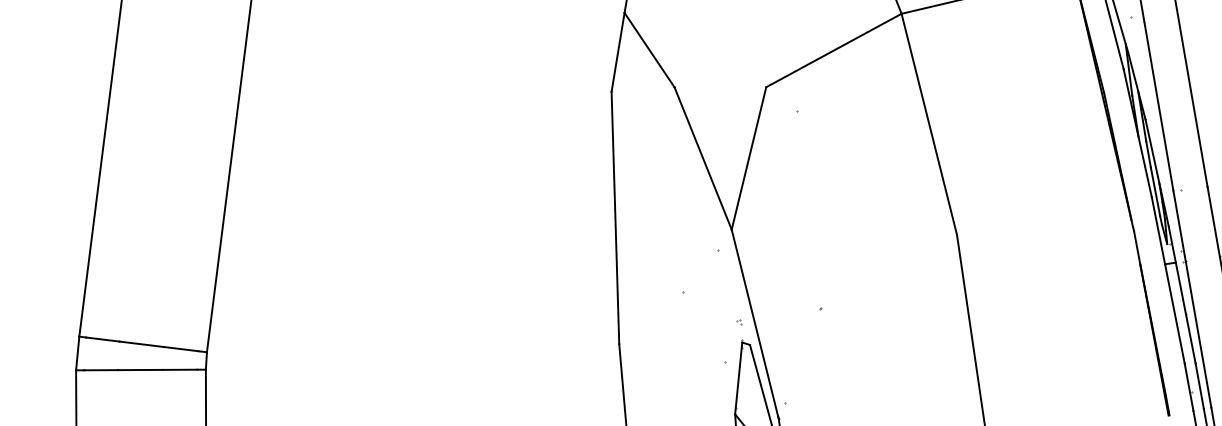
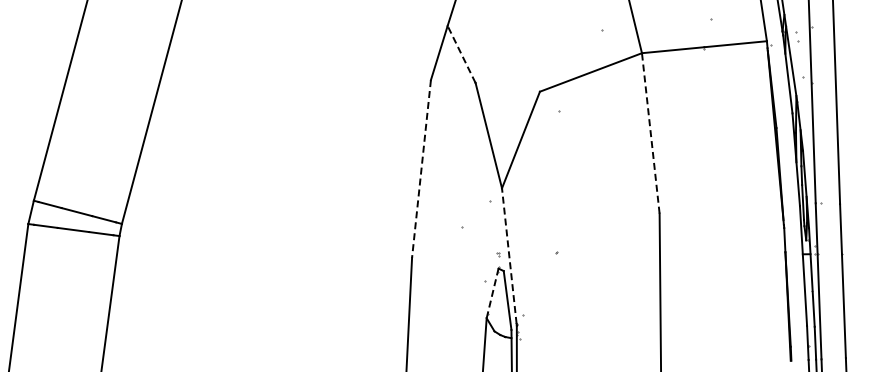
line: (649, 50) -> (461, 54), solid -> dashed
line: (928, 124) -> (650, 133), solid -> dashed
line: (615, 218) -> (421, 169), solid -> dashed
line: (755, 322) -> (509, 255), solid -> dashed
line: (738, 378) -> (492, 293), solid -> dashed

